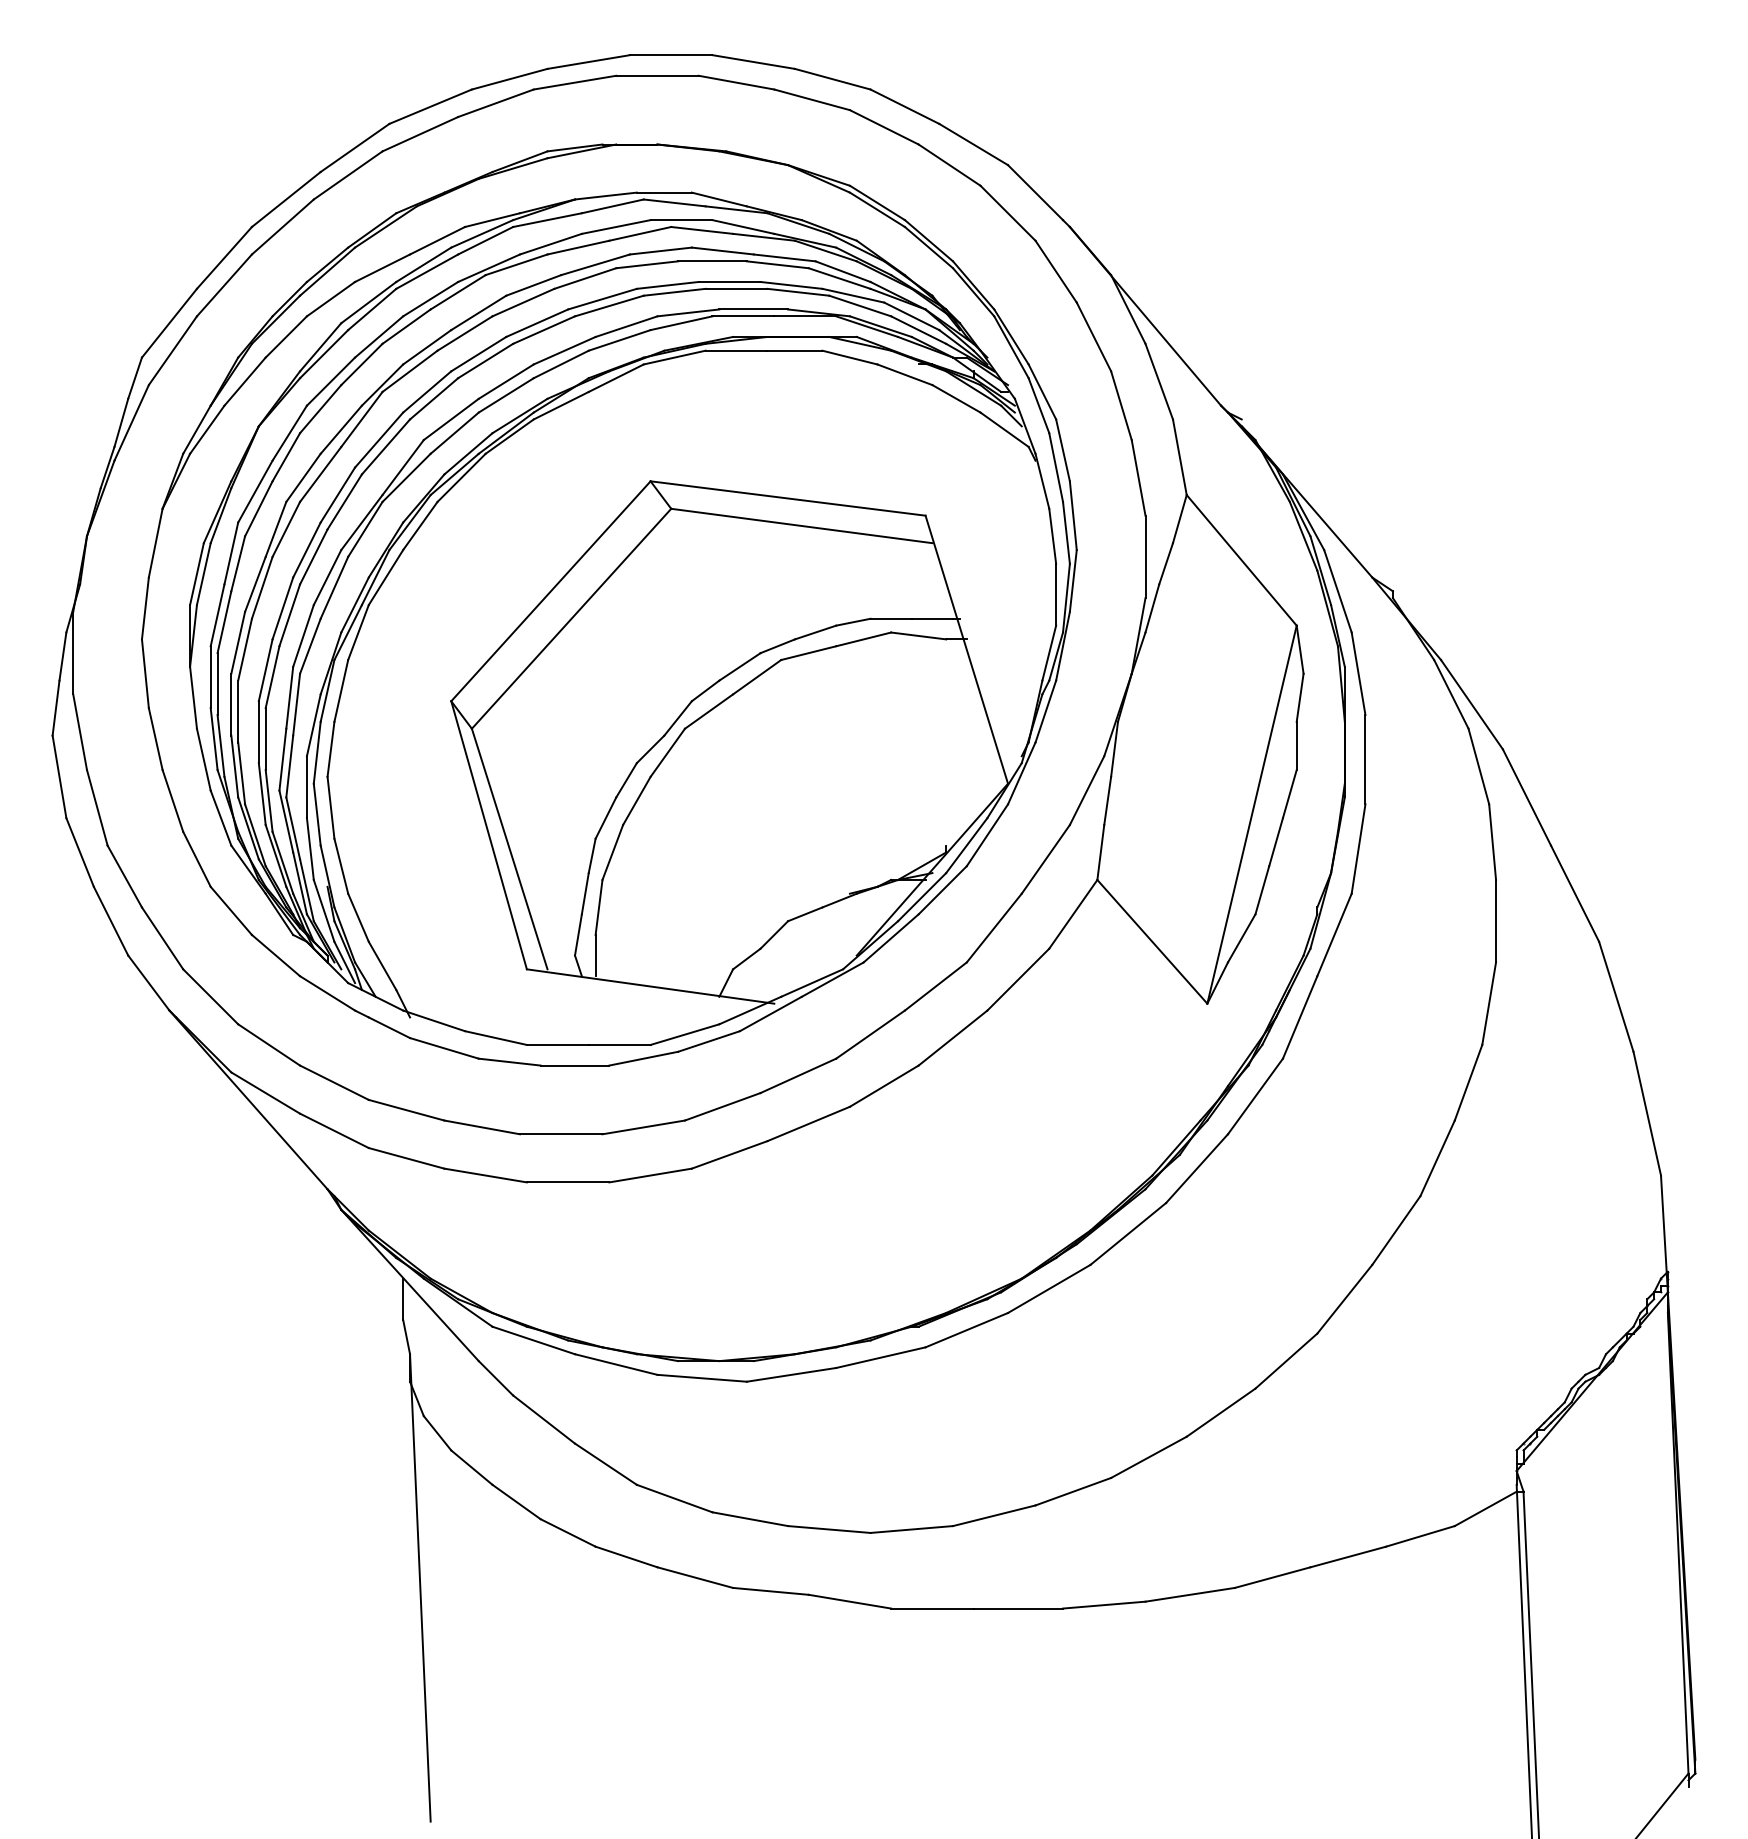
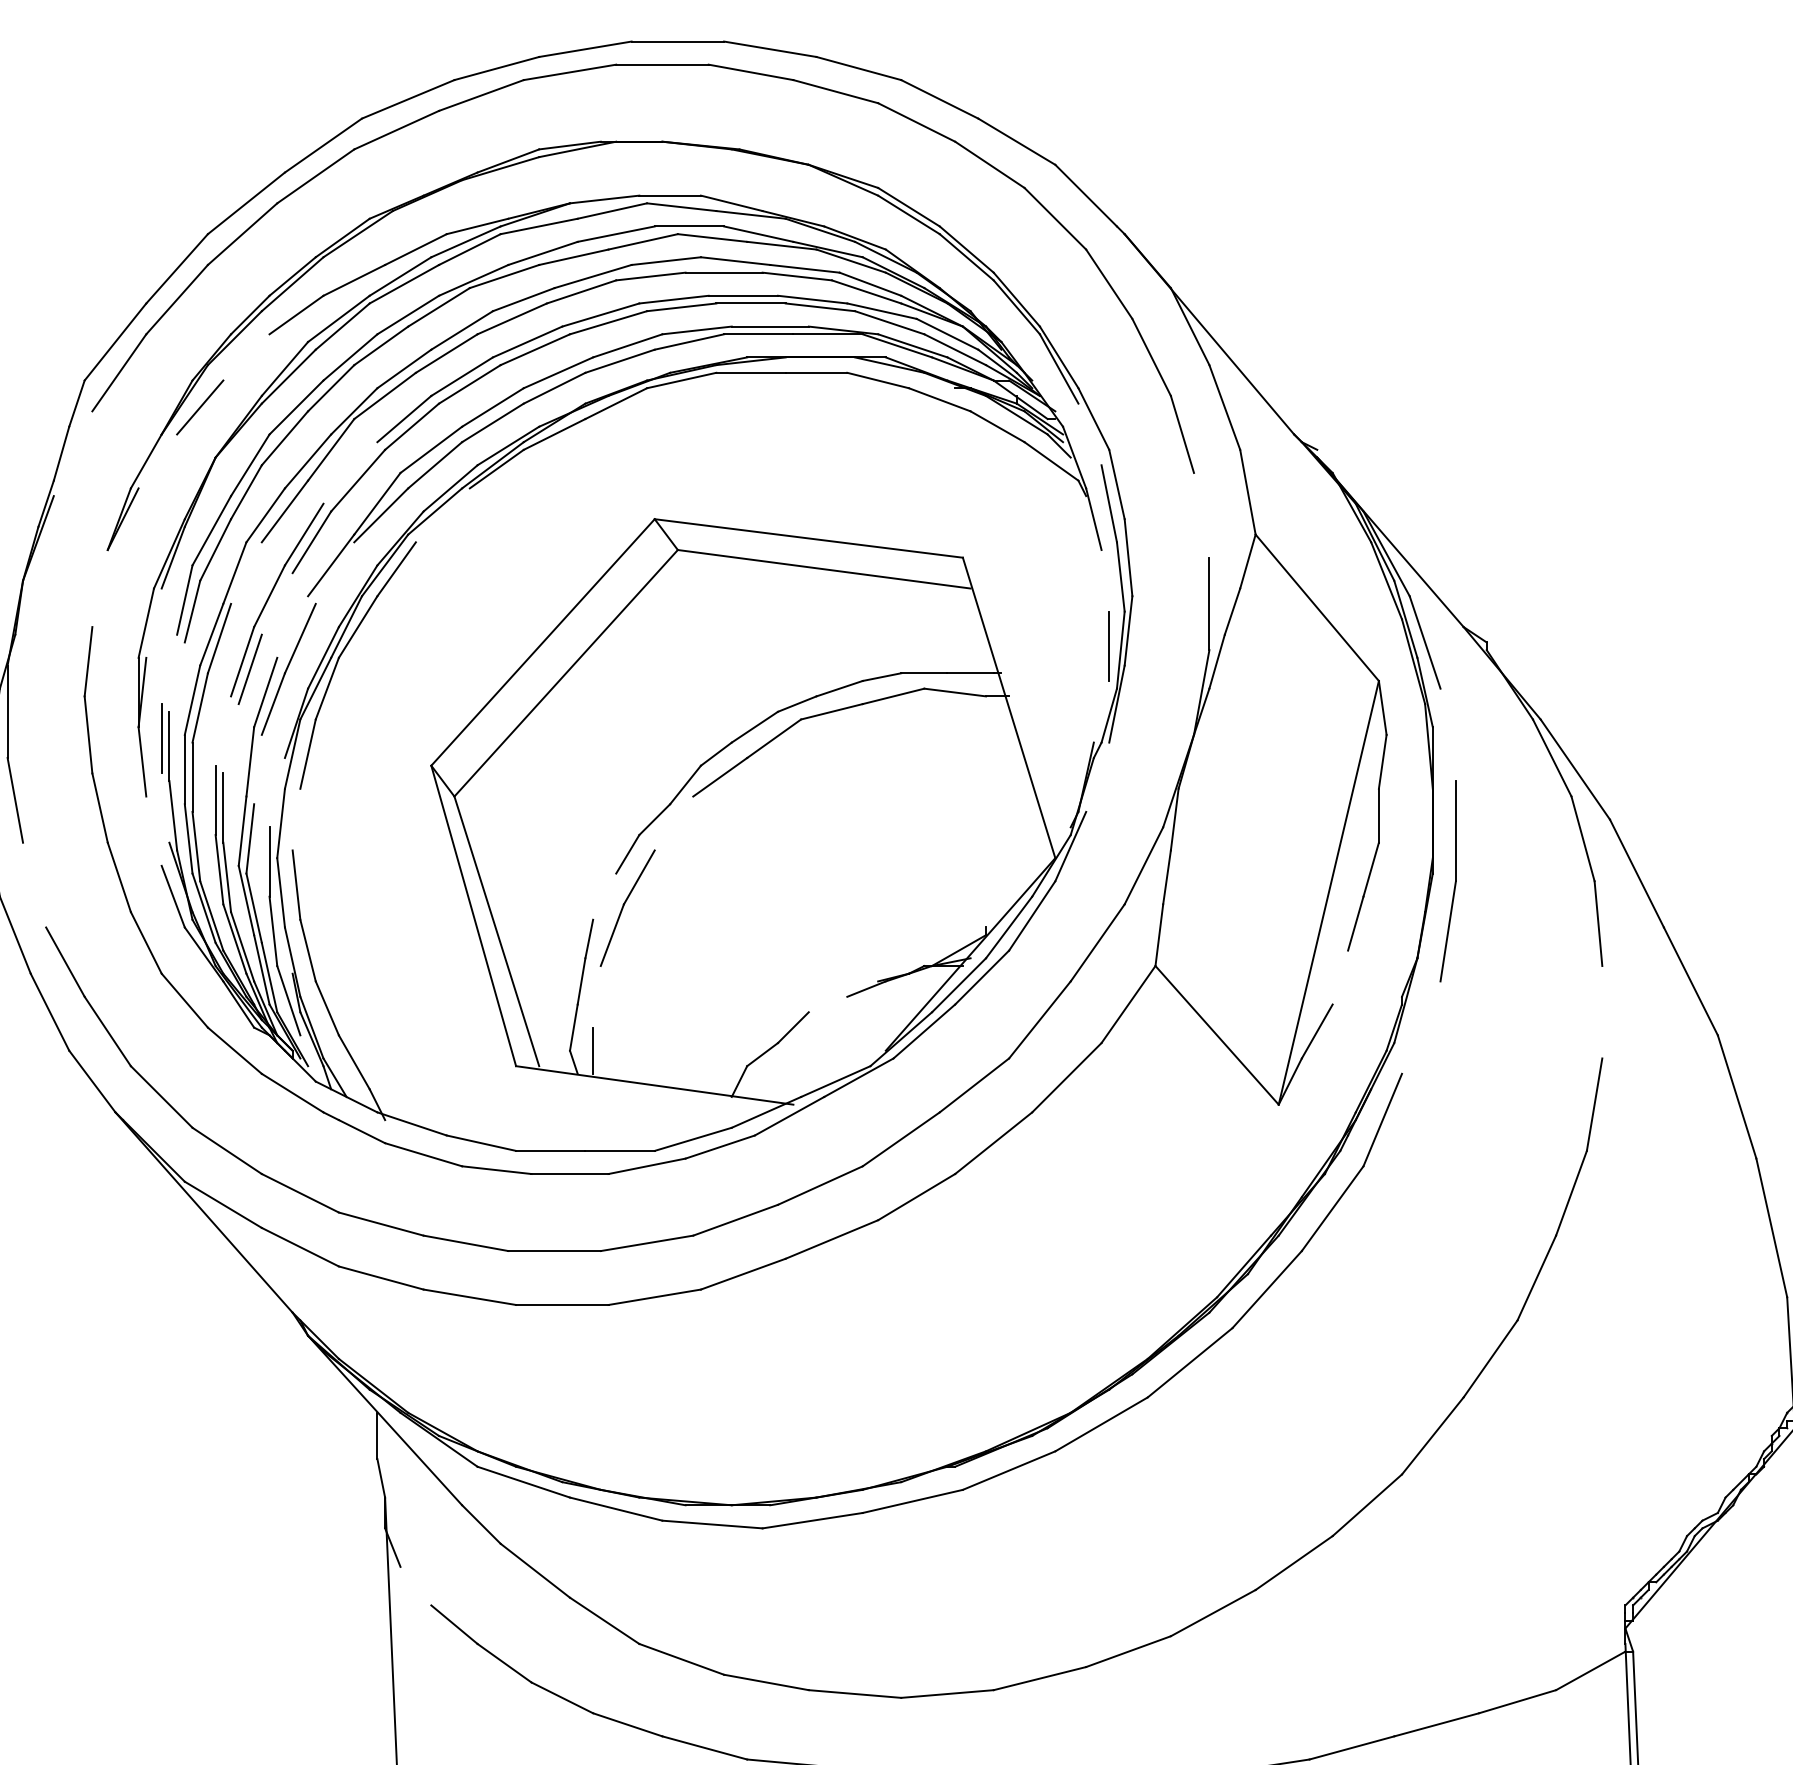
line: (285, 336) -> (245, 356), removed
line: (1038, 405) -> (1089, 434), removed
line: (131, 422) -> (72, 453), removed
line: (207, 429) -> (158, 461), removed
line: (379, 439) -> (350, 472), removed
line: (461, 477) -> (442, 514), removed
line: (1138, 477) -> (1201, 514), removed
line: (286, 528) -> (246, 572), removed
line: (365, 528) -> (335, 572), removed
line: (1052, 535) -> (1105, 579), removed
line: (155, 542) -> (99, 587), removed
line: (313, 556) -> (276, 603), removed
line: (203, 574) -> (153, 623), removed
line: (327, 577) -> (292, 627), removed
line: (217, 615) -> (169, 669), removed
line: (224, 622) -> (177, 677), removed
line: (1049, 652) -> (1101, 711), removed
line: (265, 670) -> (223, 731), removed
line: (1358, 673) -> (1448, 734), removed
line: (272, 677) -> (230, 739), removed
line: (296, 704) -> (257, 769), removed
line: (1045, 711) -> (1097, 777), removed
line: (313, 725) -> (276, 792), removed
line: (213, 739) -> (164, 808), removed
line: (330, 748) -> (295, 818), removed
line: (667, 752) -> (673, 823), removed
line: (203, 759) -> (153, 830), removed
line: (96, 807) -> (33, 884), removed
line: (605, 817) -> (604, 895), removed
line: (1262, 890) -> (1340, 977), removed
line: (598, 906) -> (596, 995), removed
line: (805, 914) -> (828, 1004), removed
line: (1496, 920) -> (1602, 1011), removed
line: (1334, 934) -> (1421, 1027), removed
line: (344, 962) -> (311, 1058), removed
line: (437, 1433) -> (415, 1586), removed

